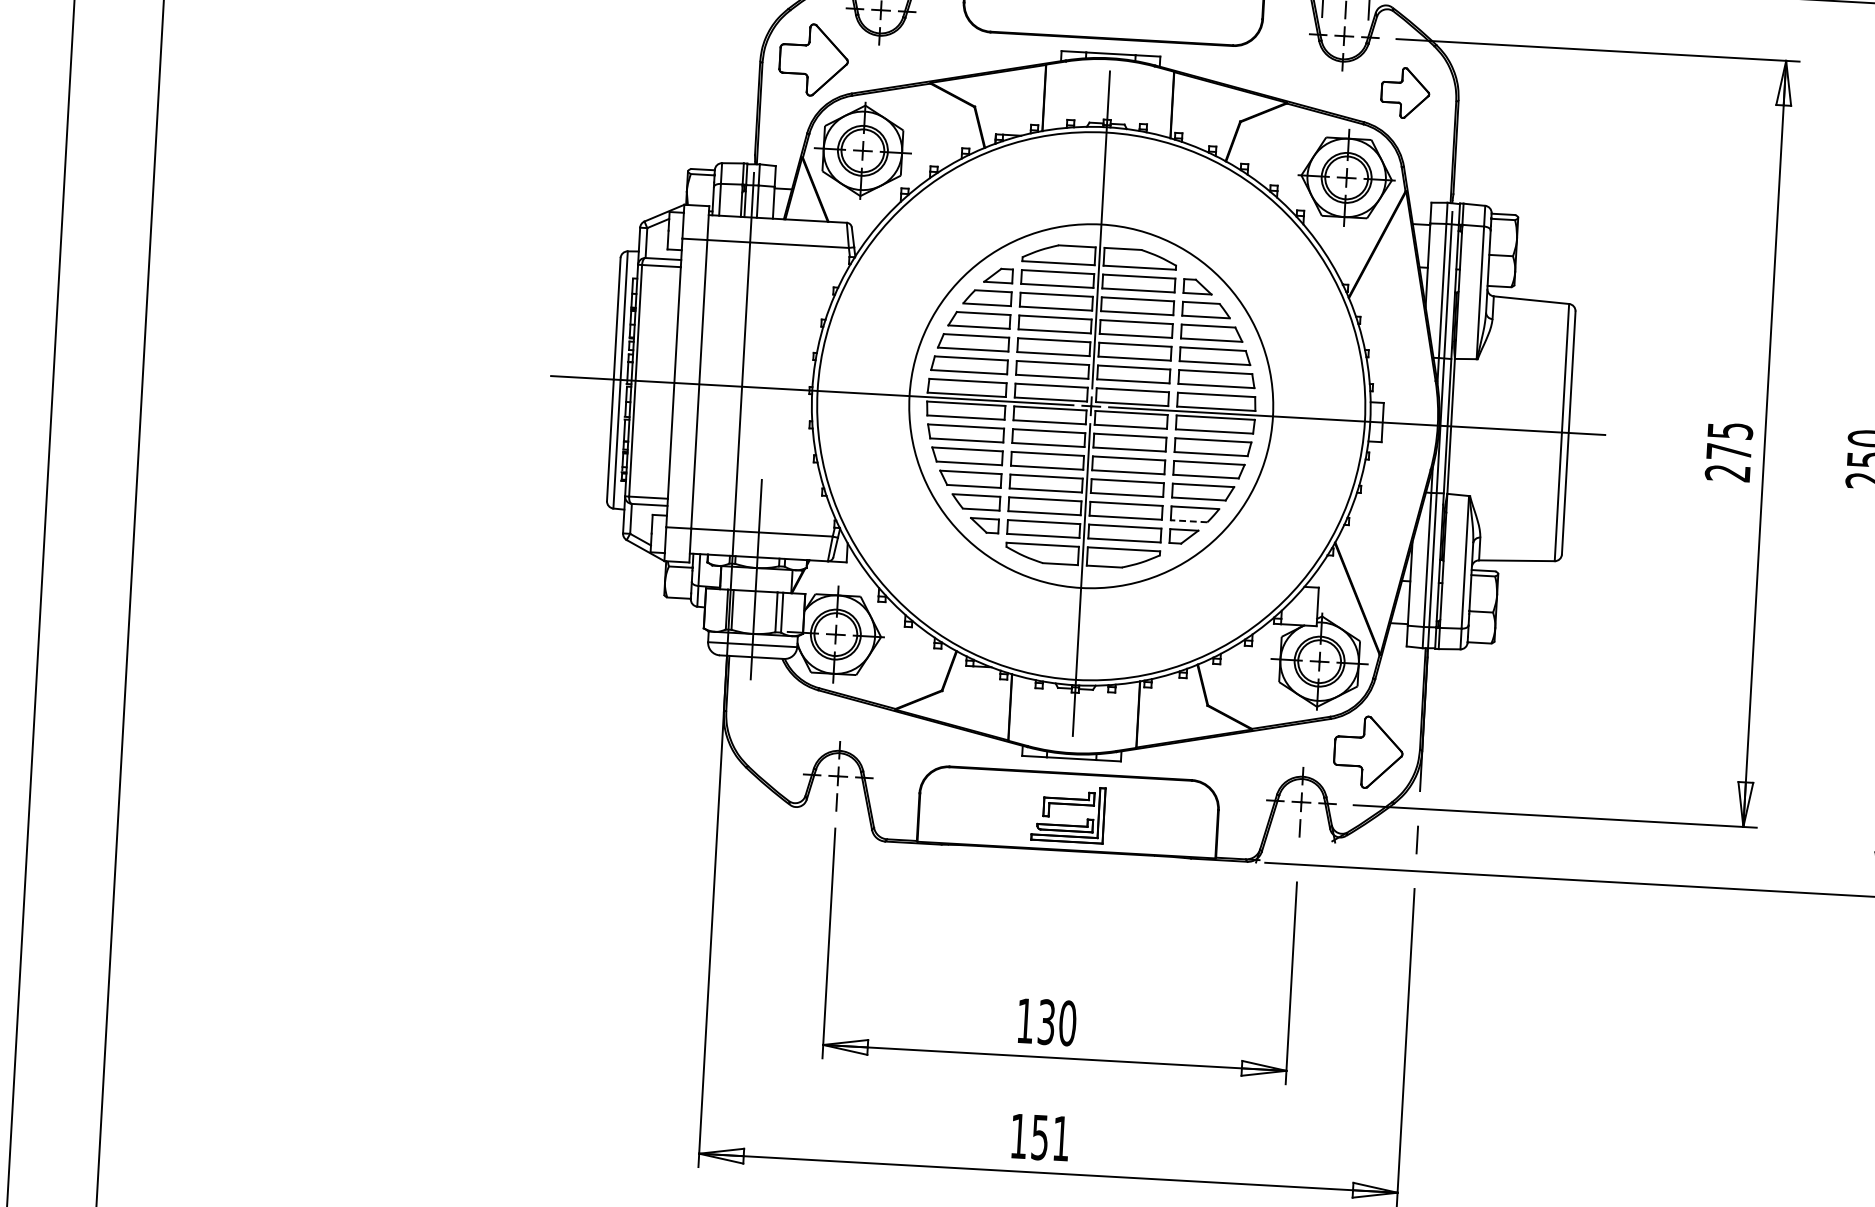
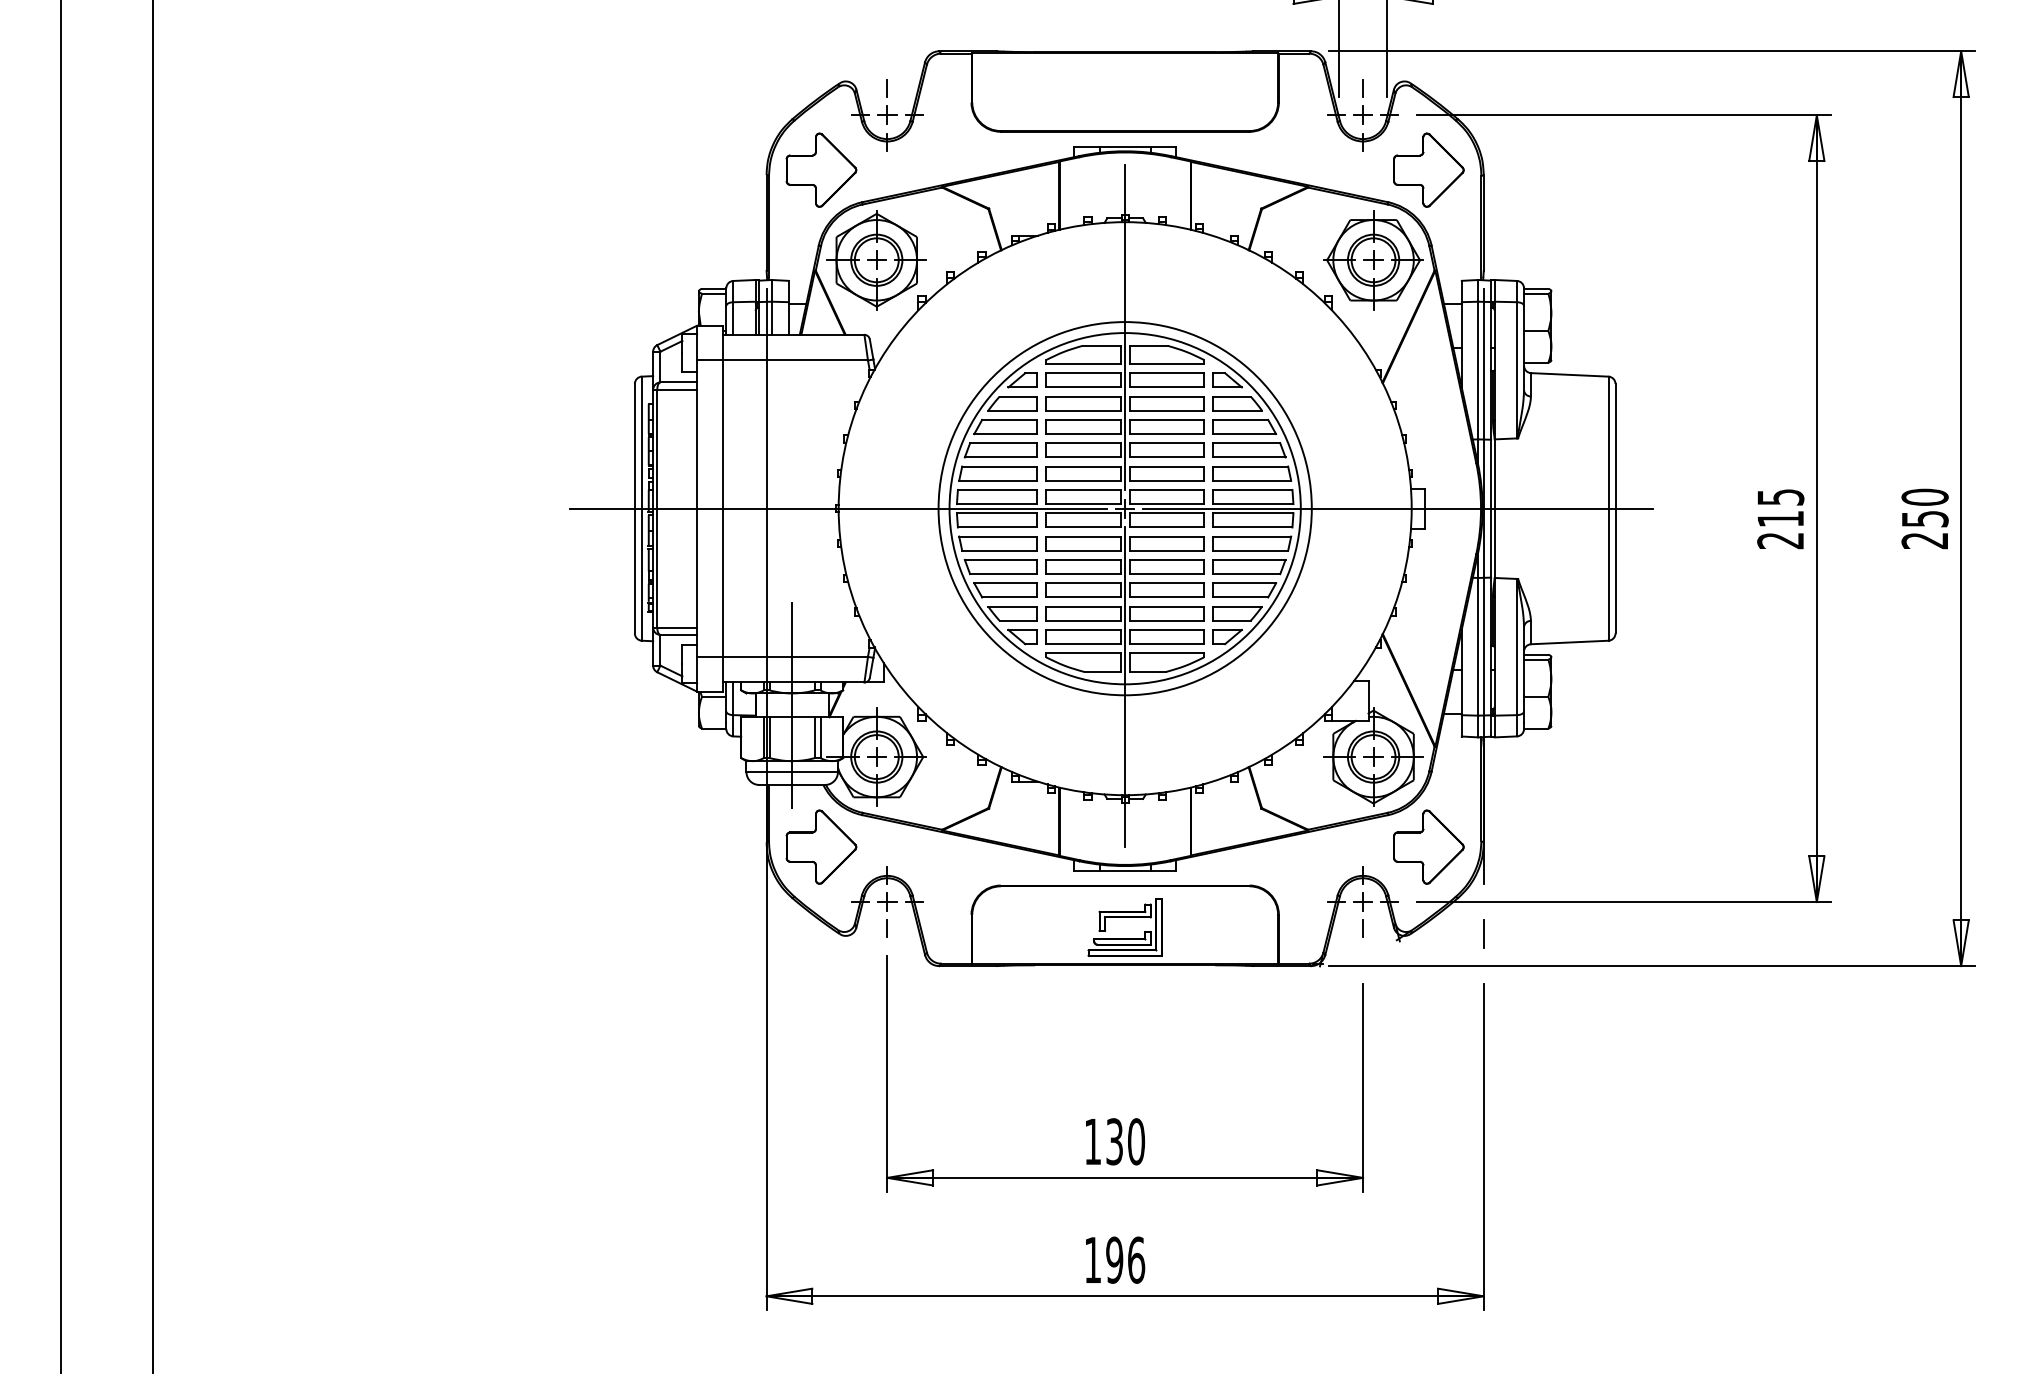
part: (1405, 92) -> (1428, 169), size x1.43
circle: (1090, 406) -> (1124, 508), size x0.62
text: (1728, 452) -> (1780, 519), 275 -> 215
line: (1188, 520) -> (1231, 620), dashed -> solid
part: (777, 718) -> (821, 846), added
text: (1050, 1137) -> (1125, 1259), 151 -> 196

